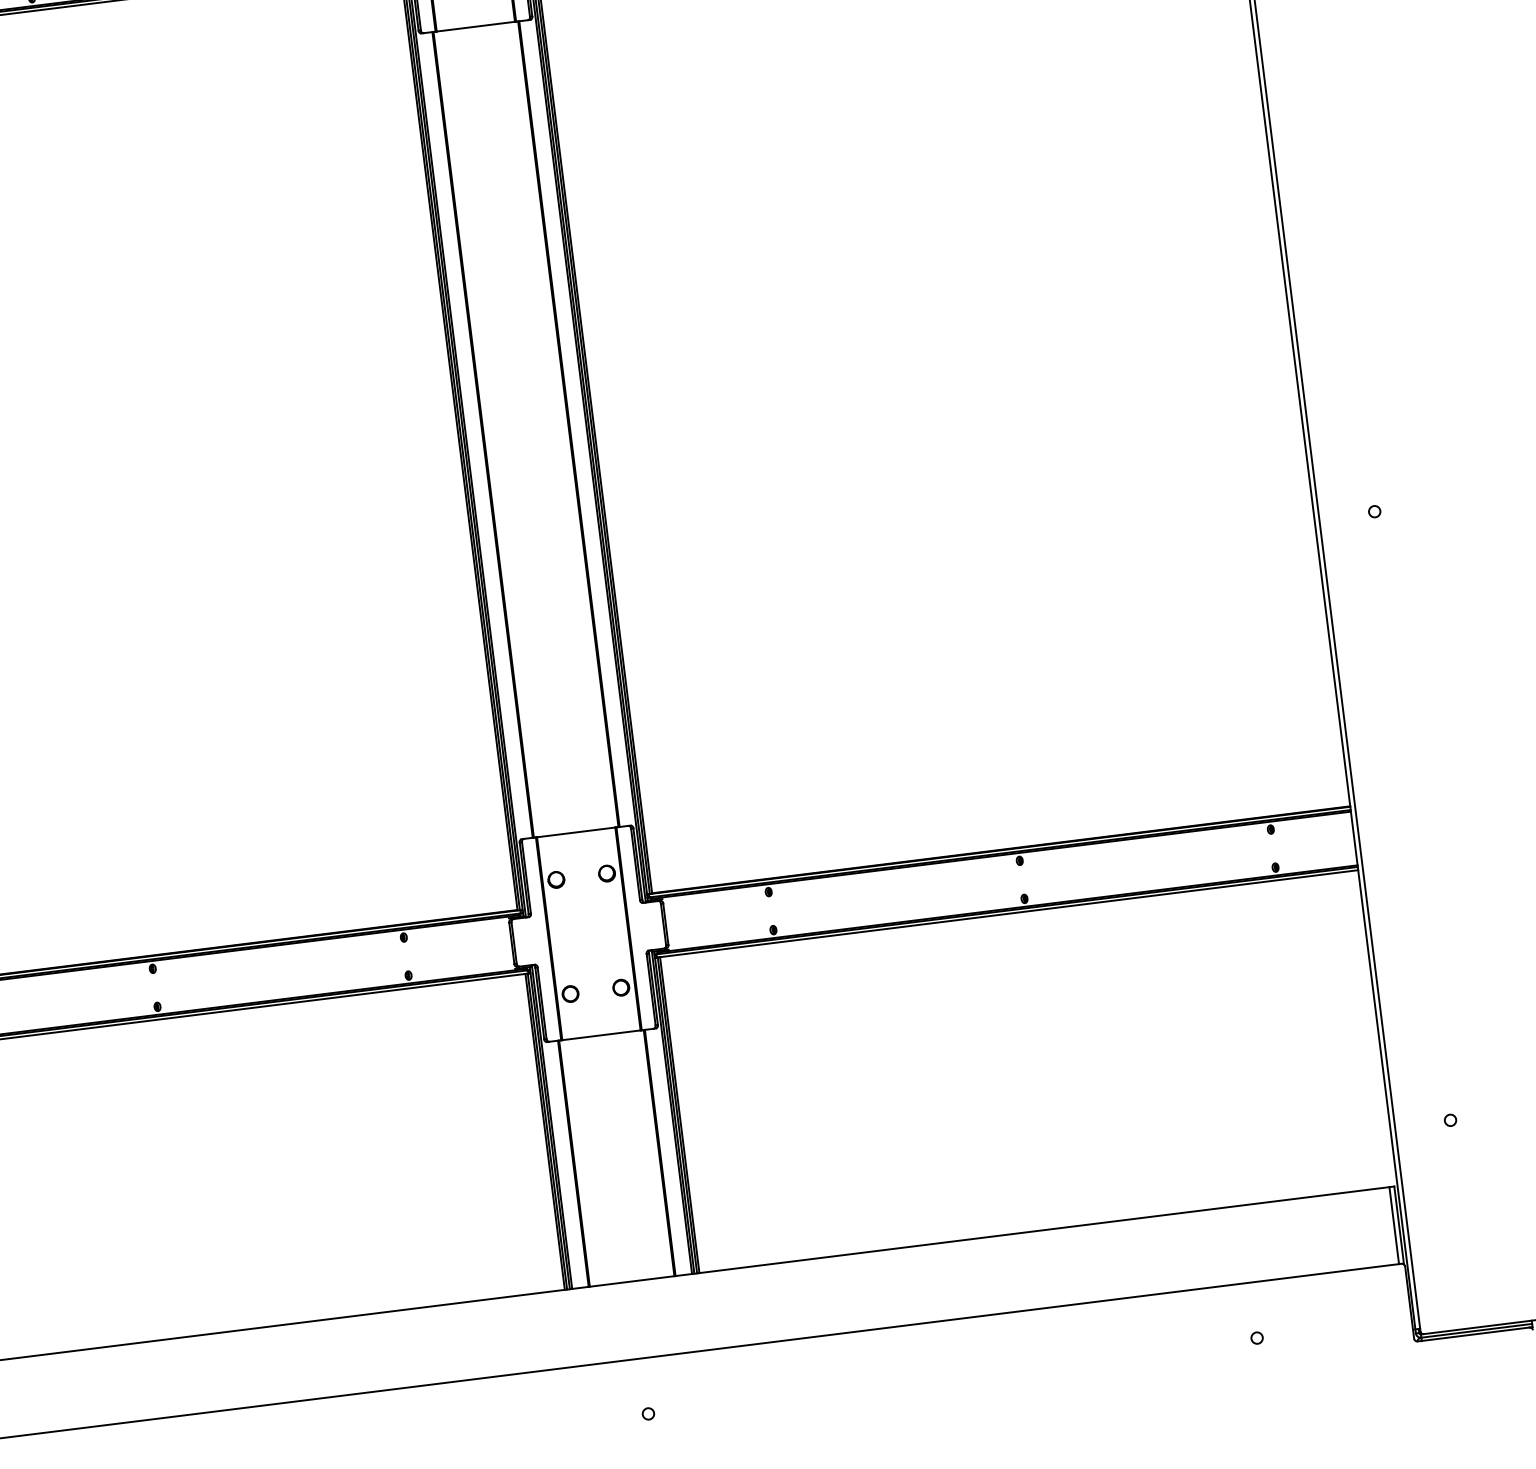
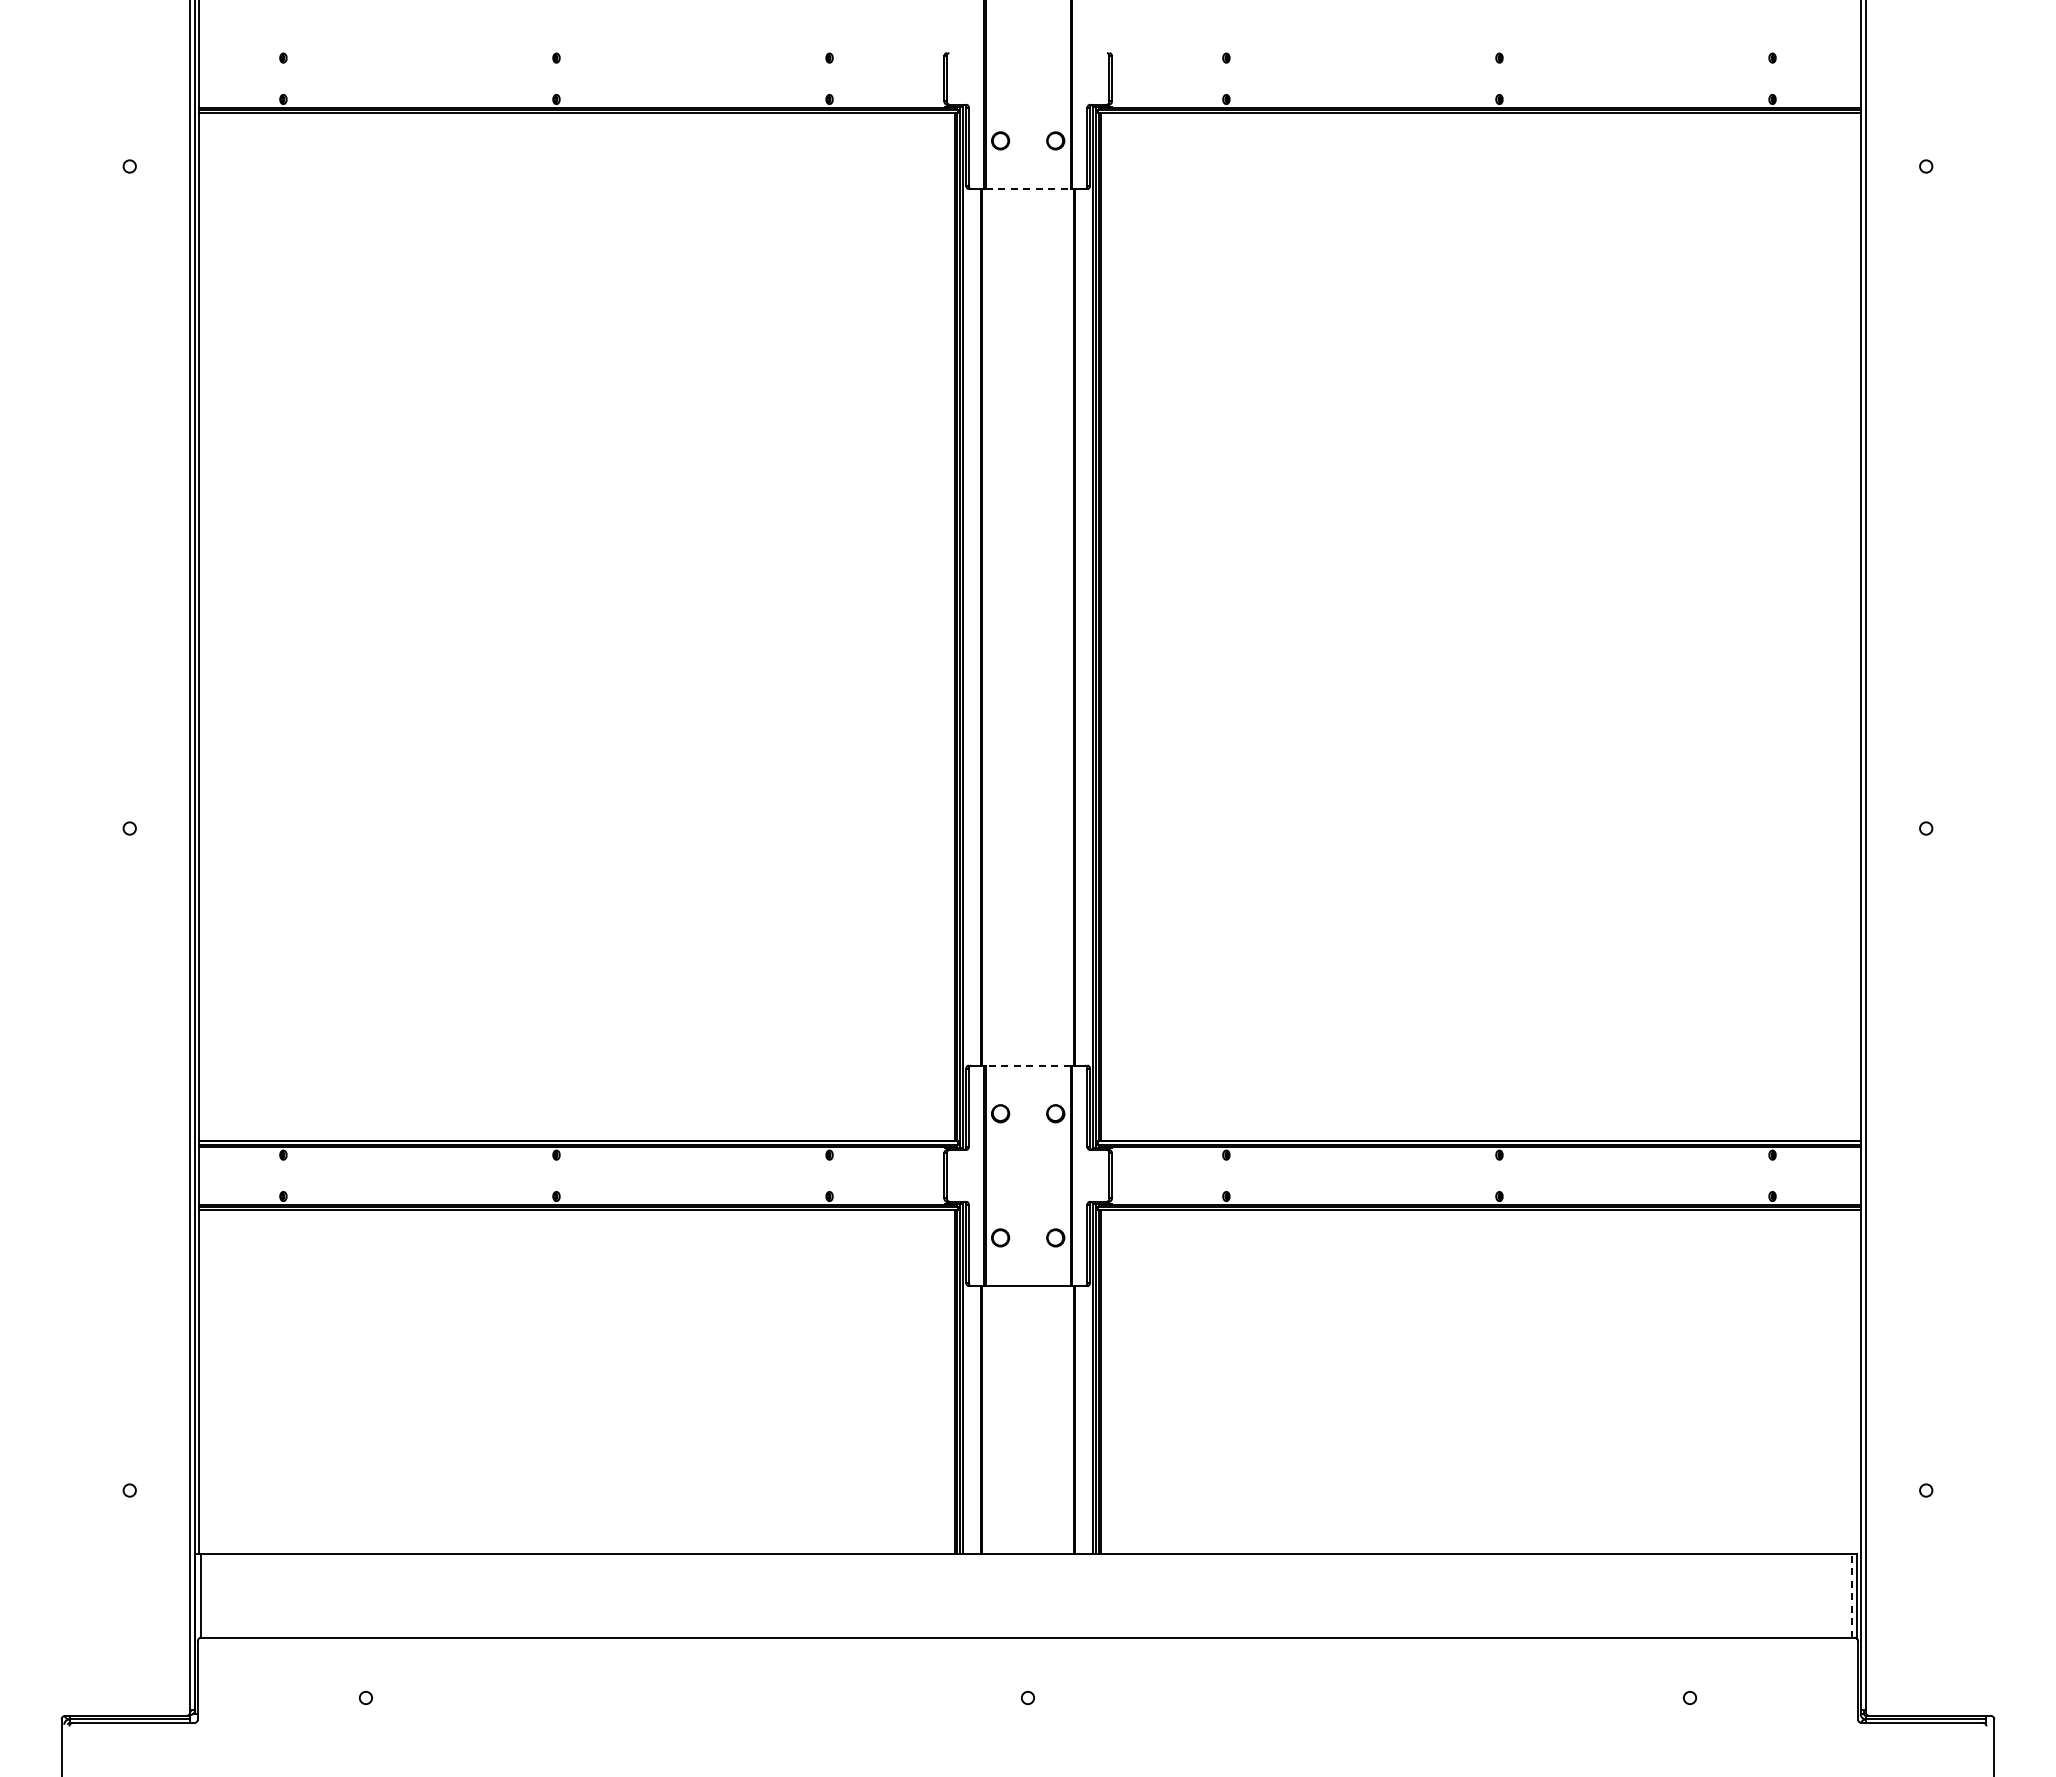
line: (476, 26) -> (1028, 189), solid -> dashed
line: (576, 832) -> (1028, 1065), solid -> dashed
line: (1393, 1225) -> (1851, 1595), solid -> dashed

